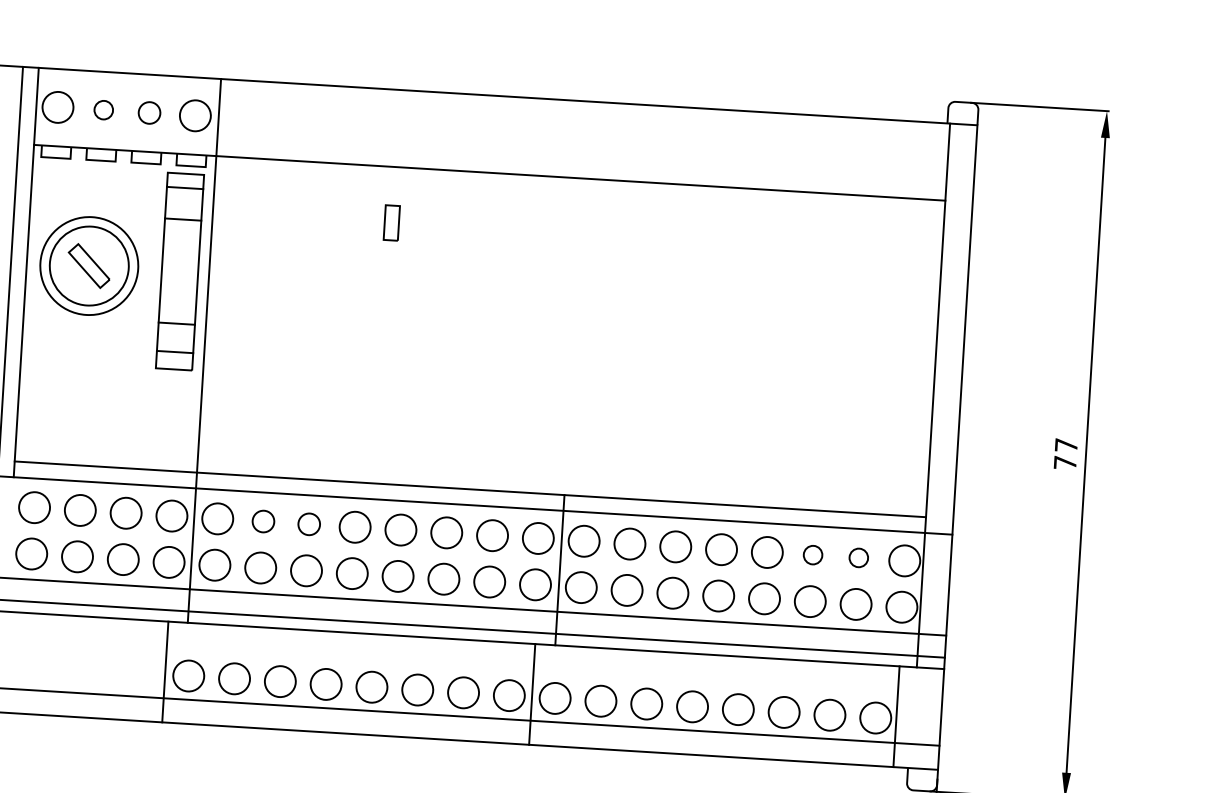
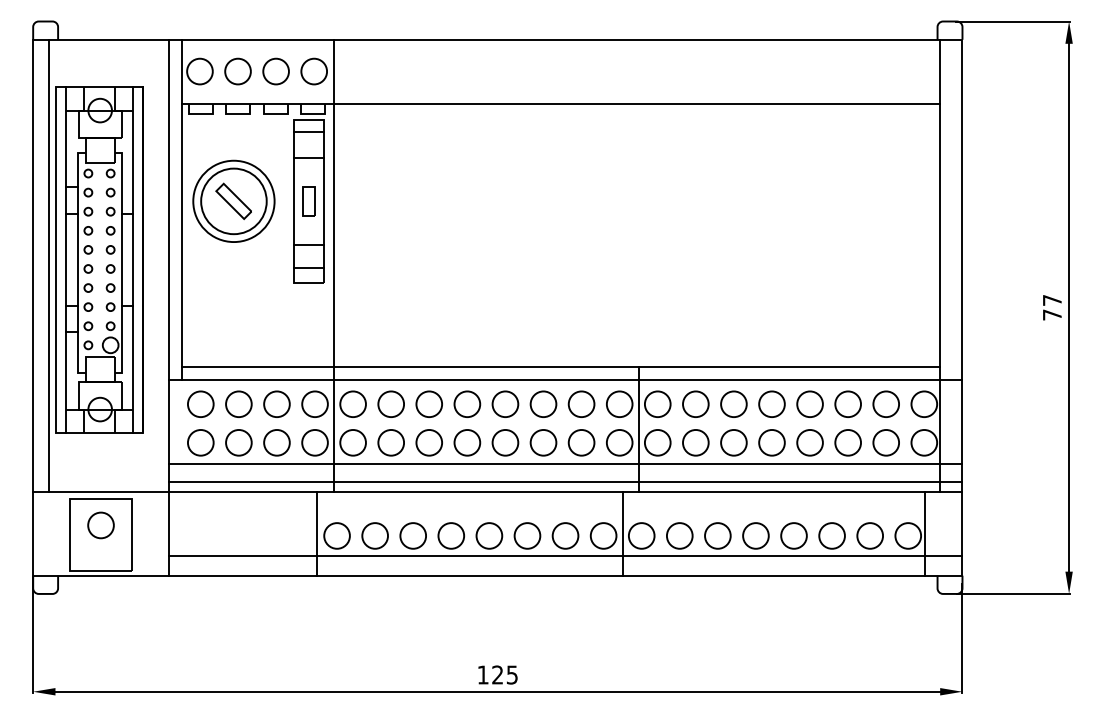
circle: (103, 110) -> (237, 71), size x1.67
circle: (148, 112) -> (275, 71), size x1.43
part: (390, 223) -> (308, 201), moved
circle: (262, 520) -> (390, 403), size x1.43
circle: (308, 523) -> (428, 403), size x1.43
circle: (812, 554) -> (847, 403), size x1.67
circle: (858, 557) -> (885, 403), size x1.67

